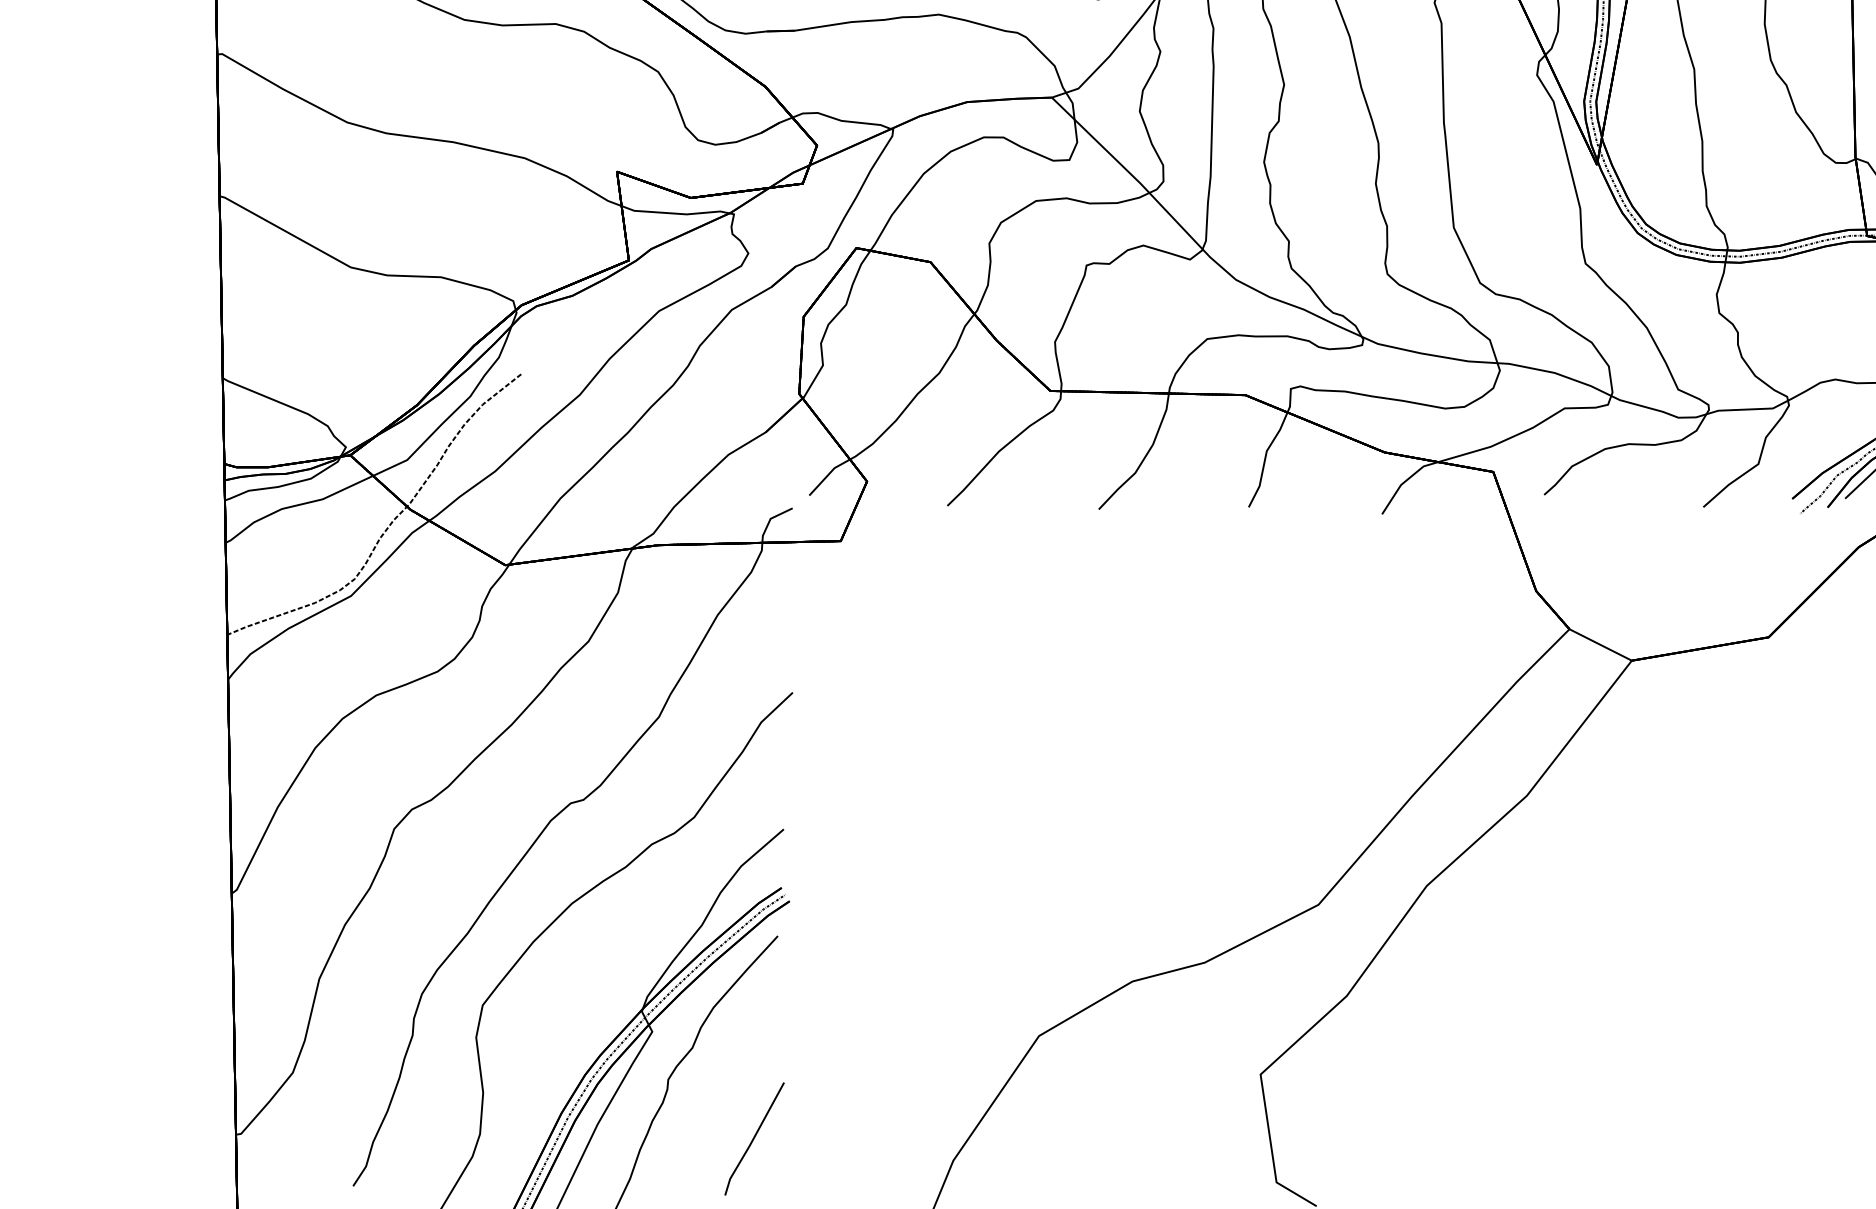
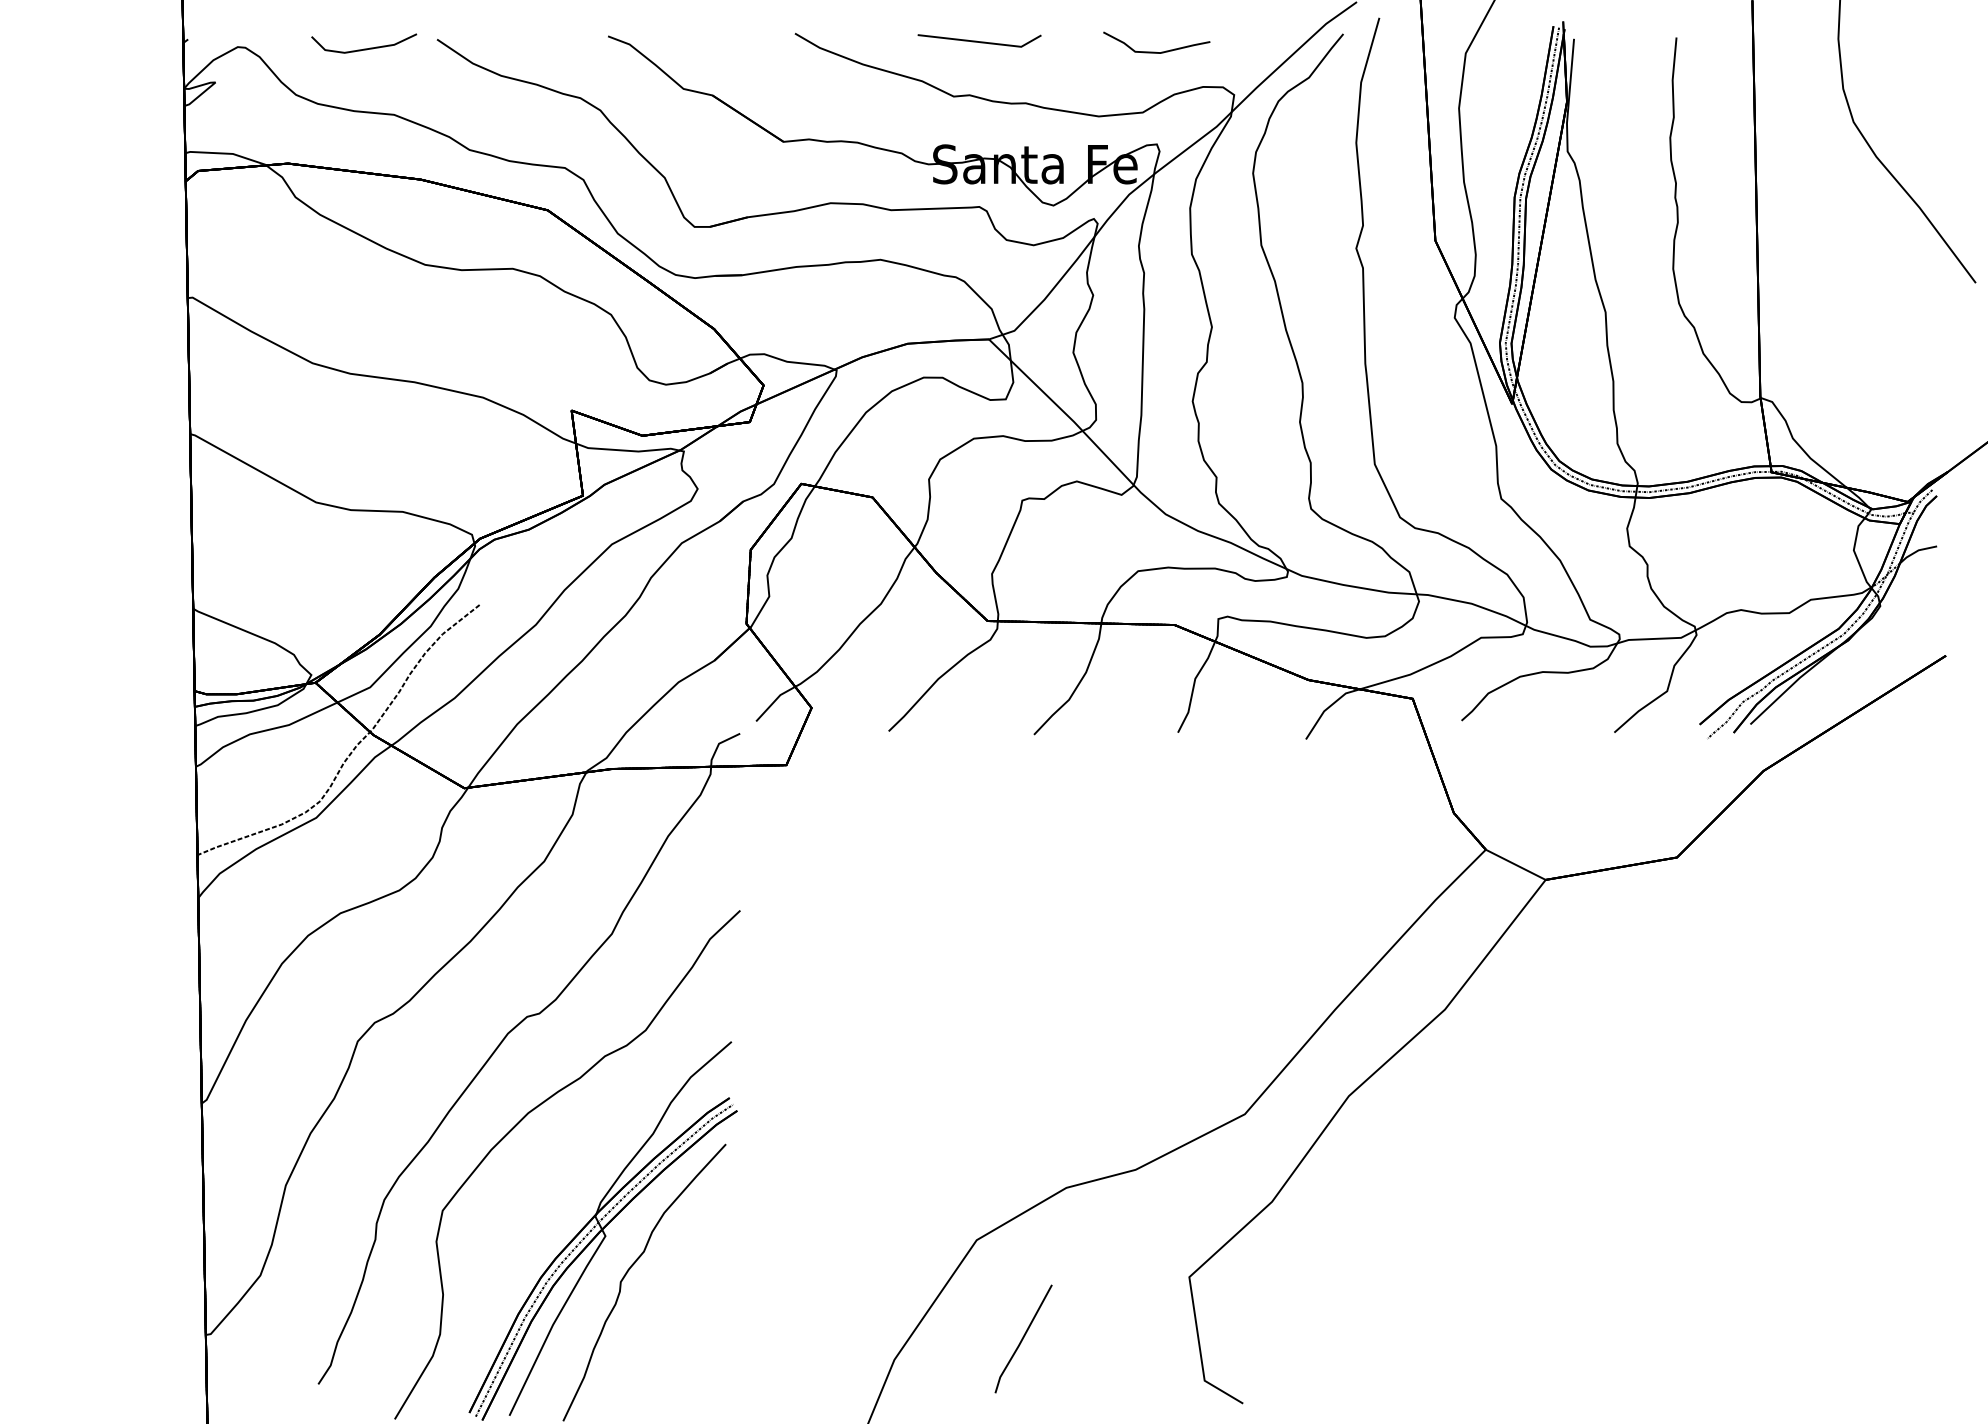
part: (754, 1138) -> (1023, 1338), moved

